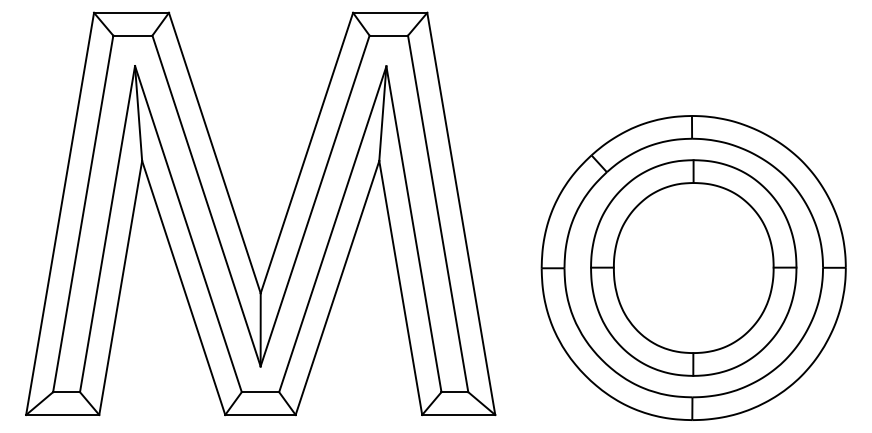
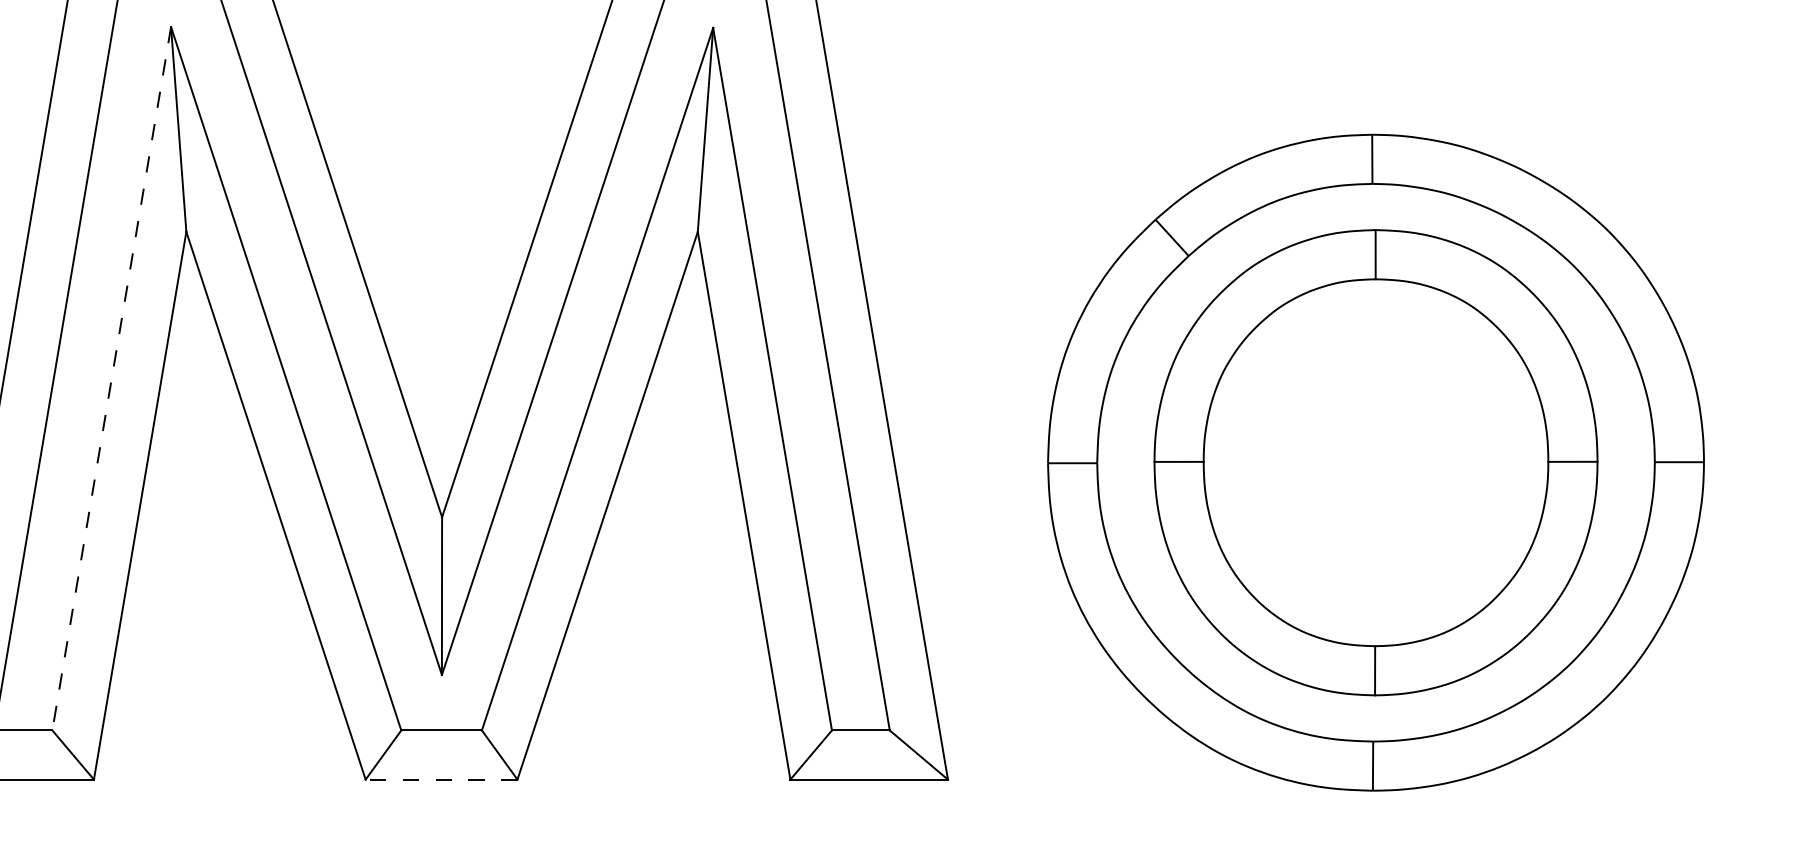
line: (107, 229) -> (111, 379), solid -> dashed
line: (259, 414) -> (439, 778), solid -> dashed

